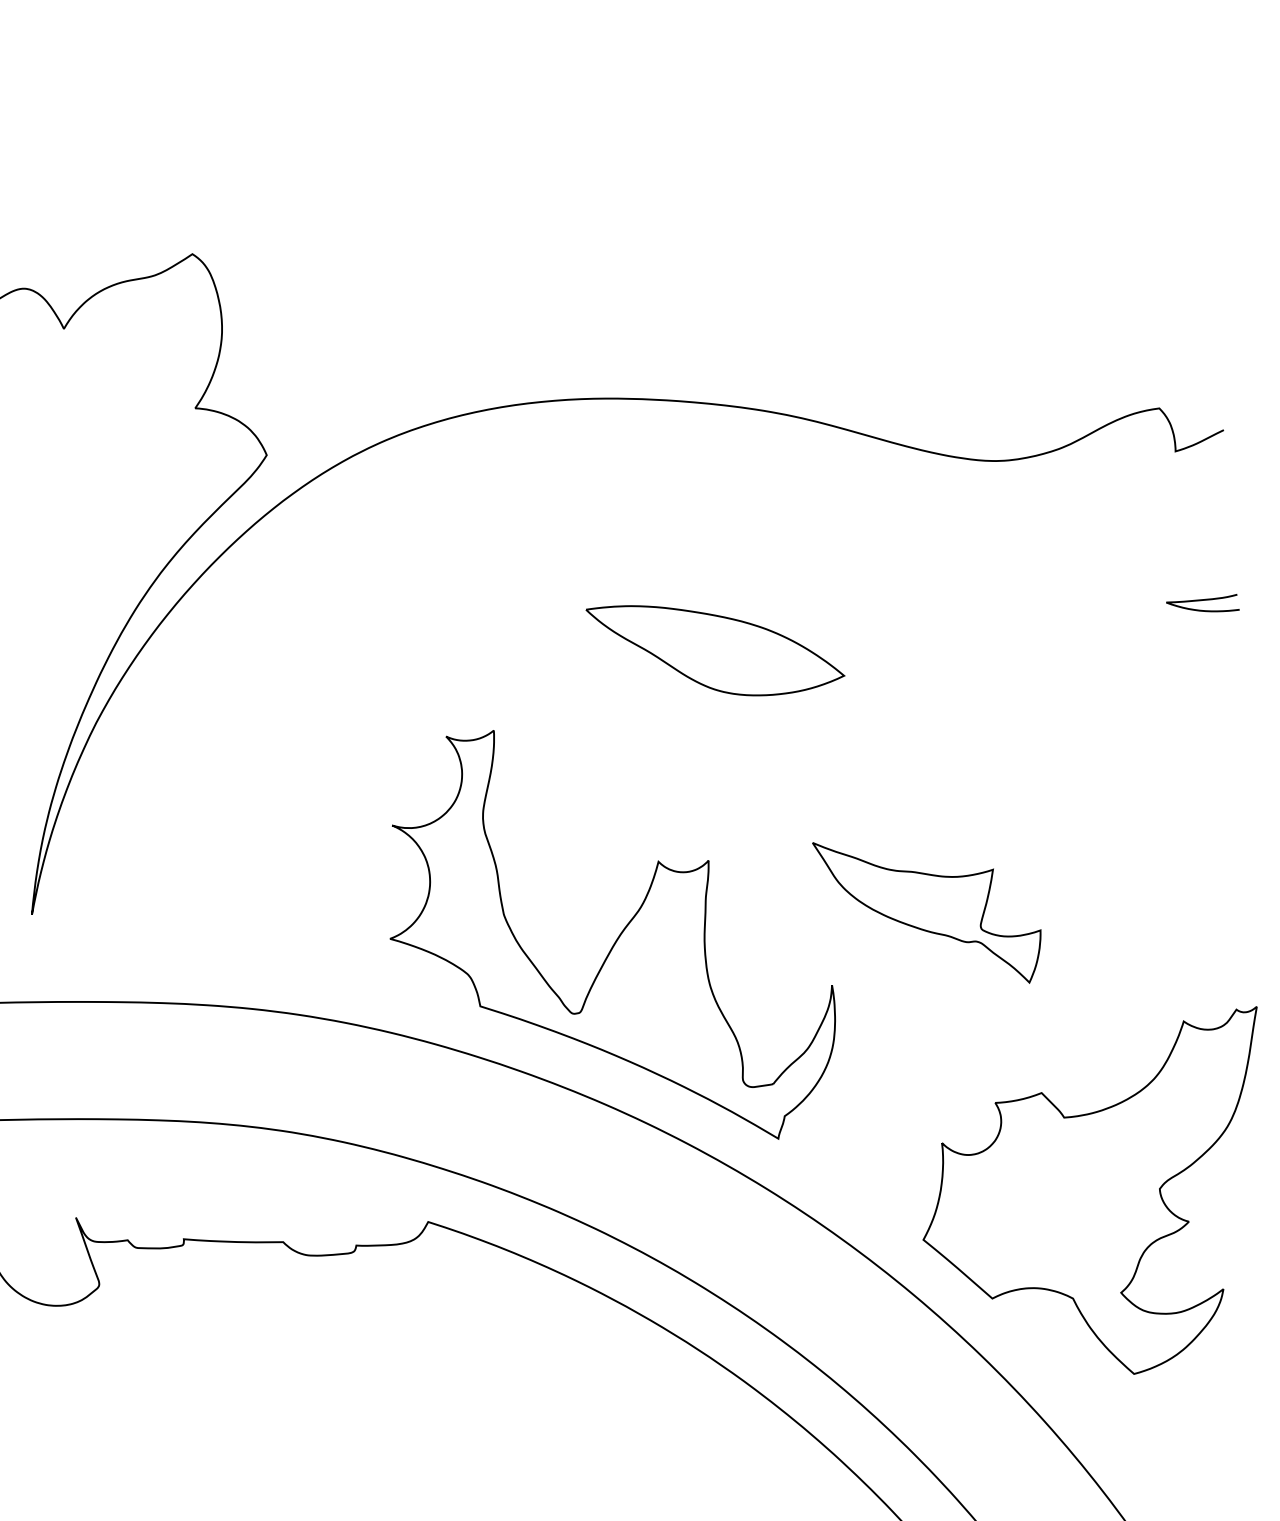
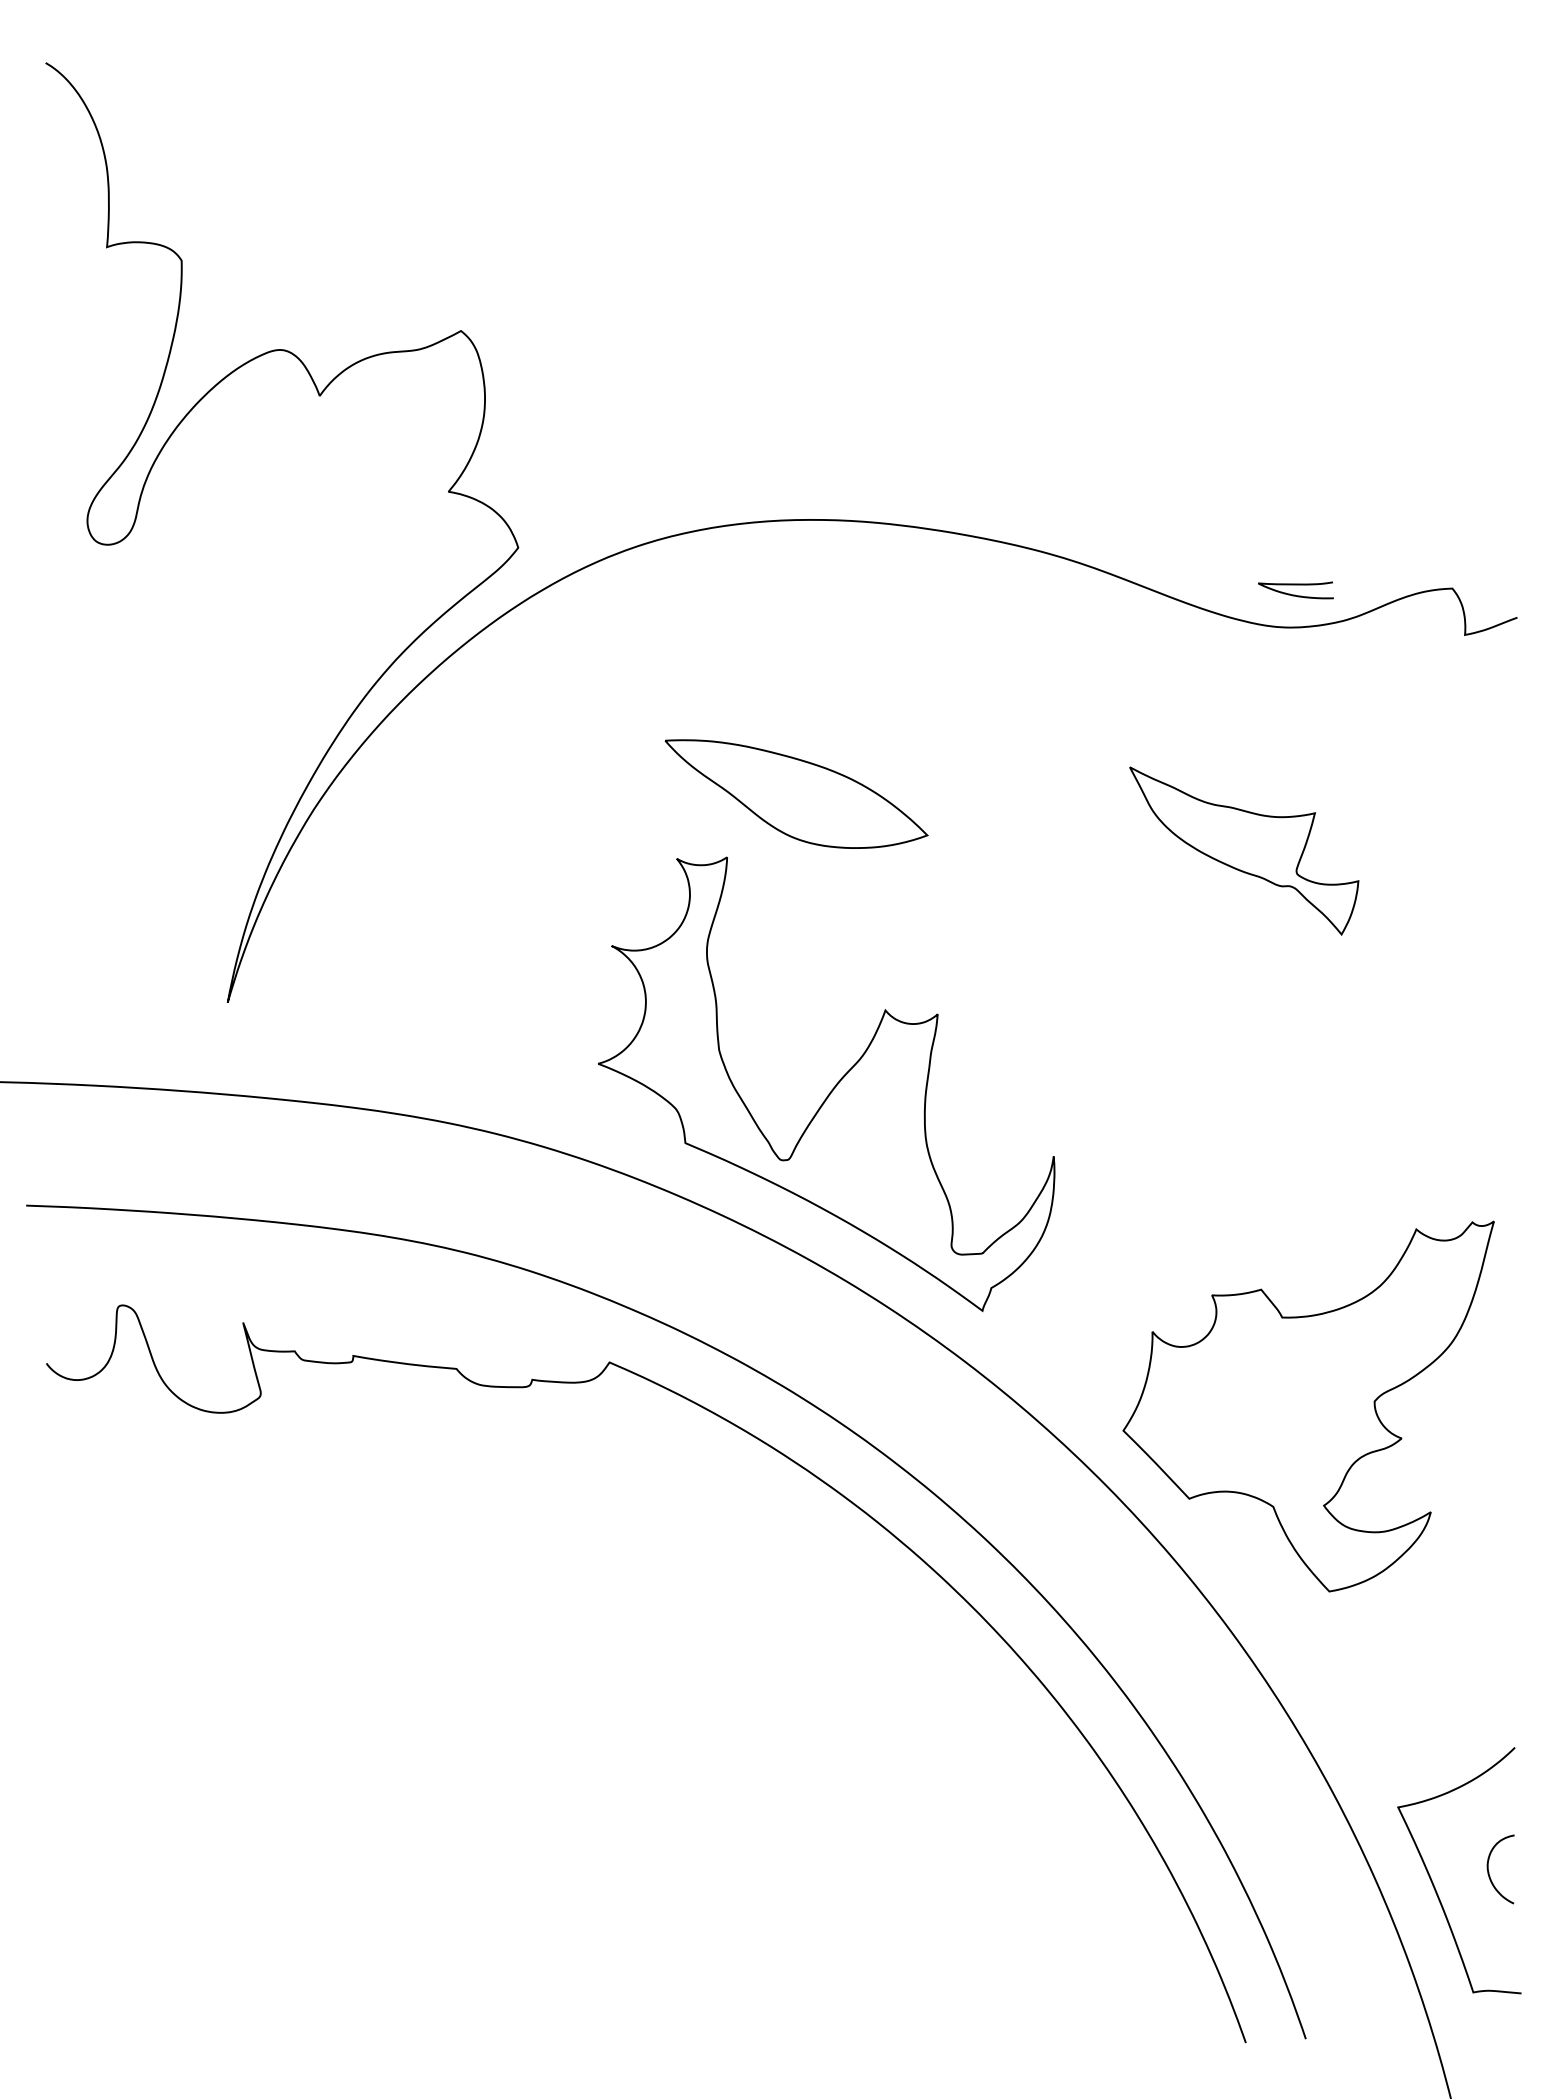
curve: (1202, 609) -> (1295, 594), moved
part: (715, 647) -> (796, 793), moved
part: (929, 911) -> (1244, 850), moved

